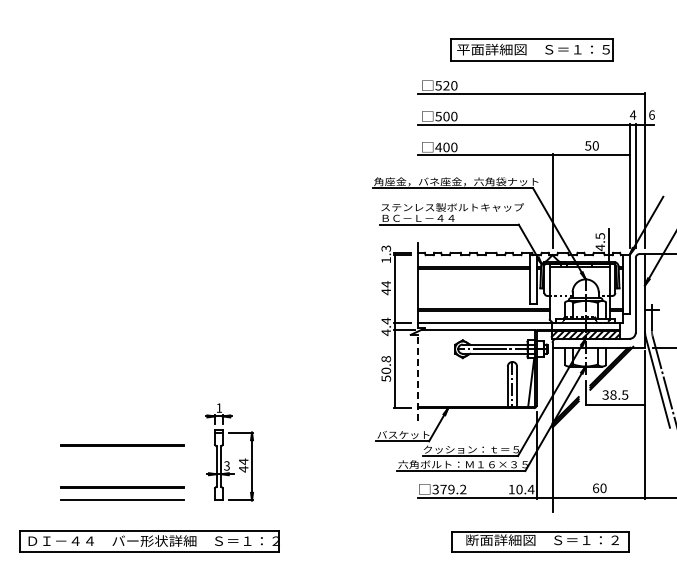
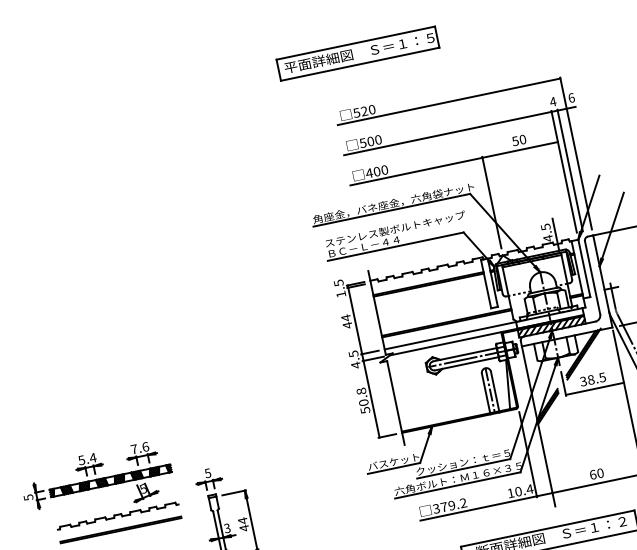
part: (531, 49) -> (357, 53), moved
text: (385, 248) -> (338, 283), 1.3 -> 1.5
text: (386, 320) -> (353, 353), 4.4 -> 4.5
line: (417, 377) -> (395, 402), dashed -> solid
part: (109, 398) -> (98, 486), added
text: (219, 407) -> (208, 472), 1 -> 5

